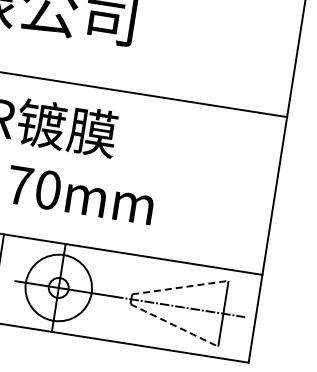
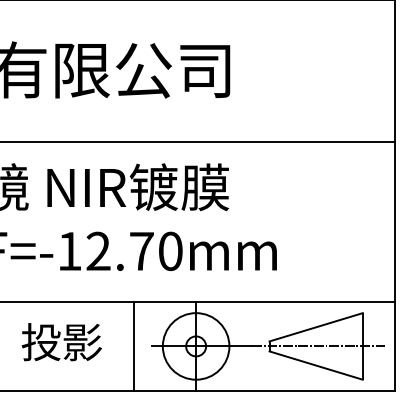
line: (180, 287) -> (316, 327), dashed -> solid
line: (174, 325) -> (316, 365), dashed -> solid

